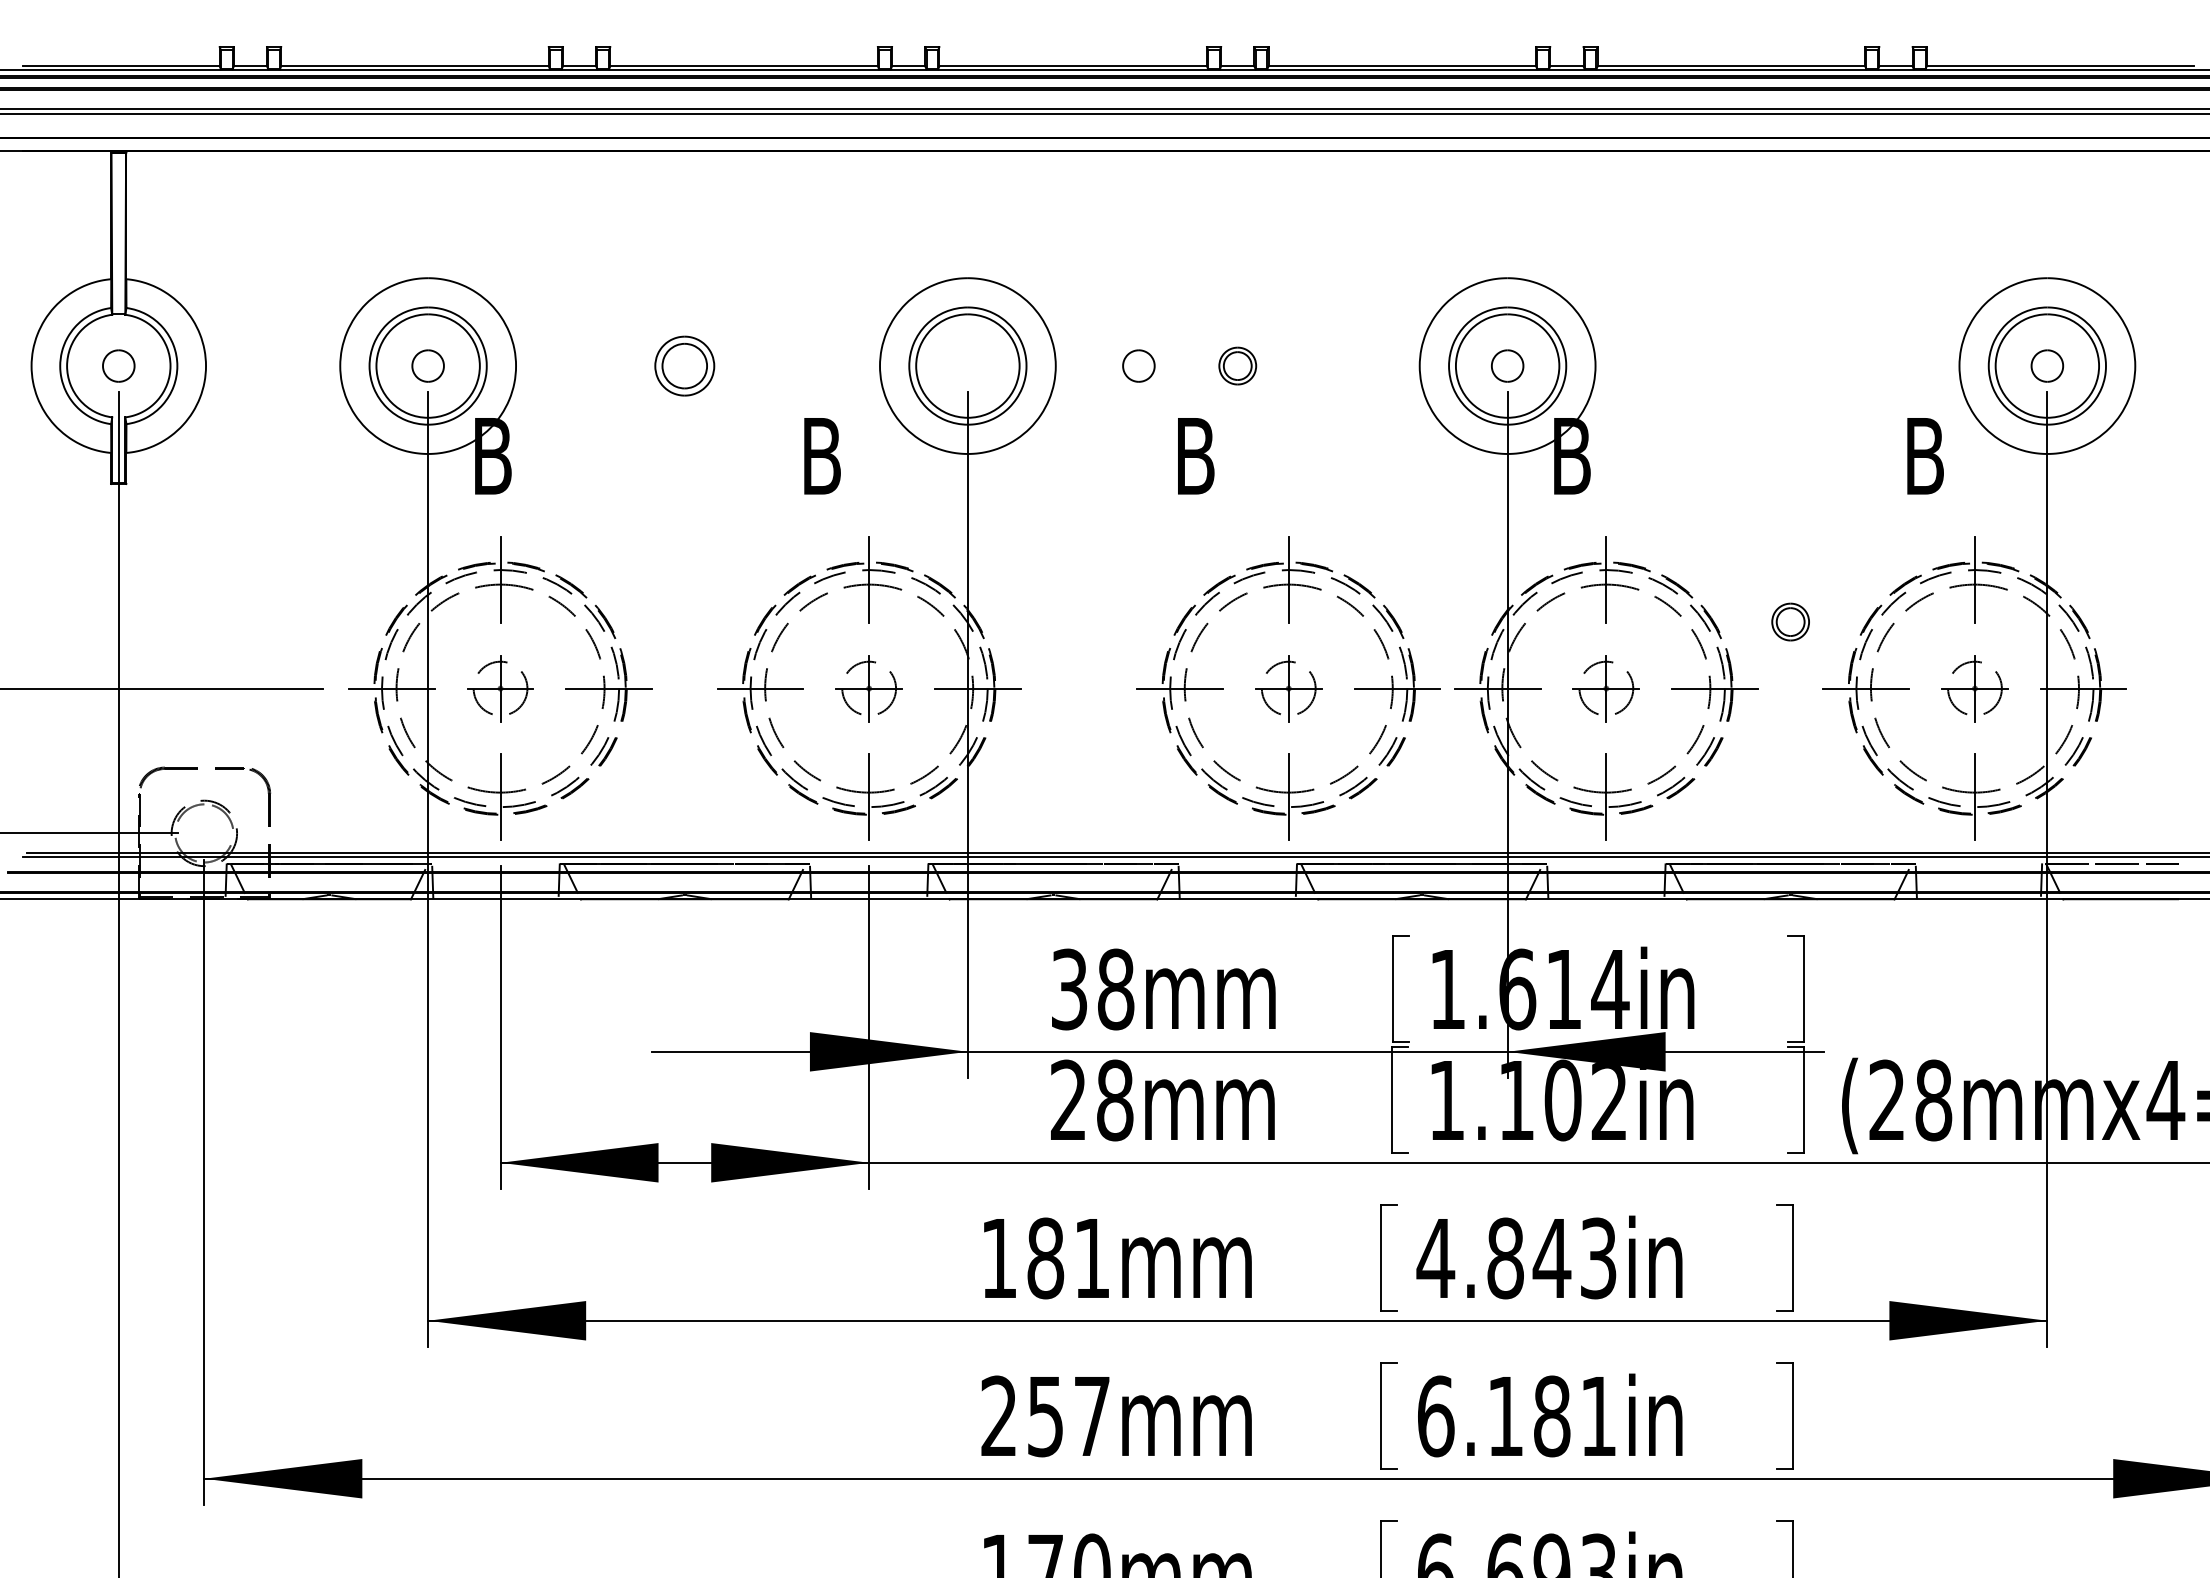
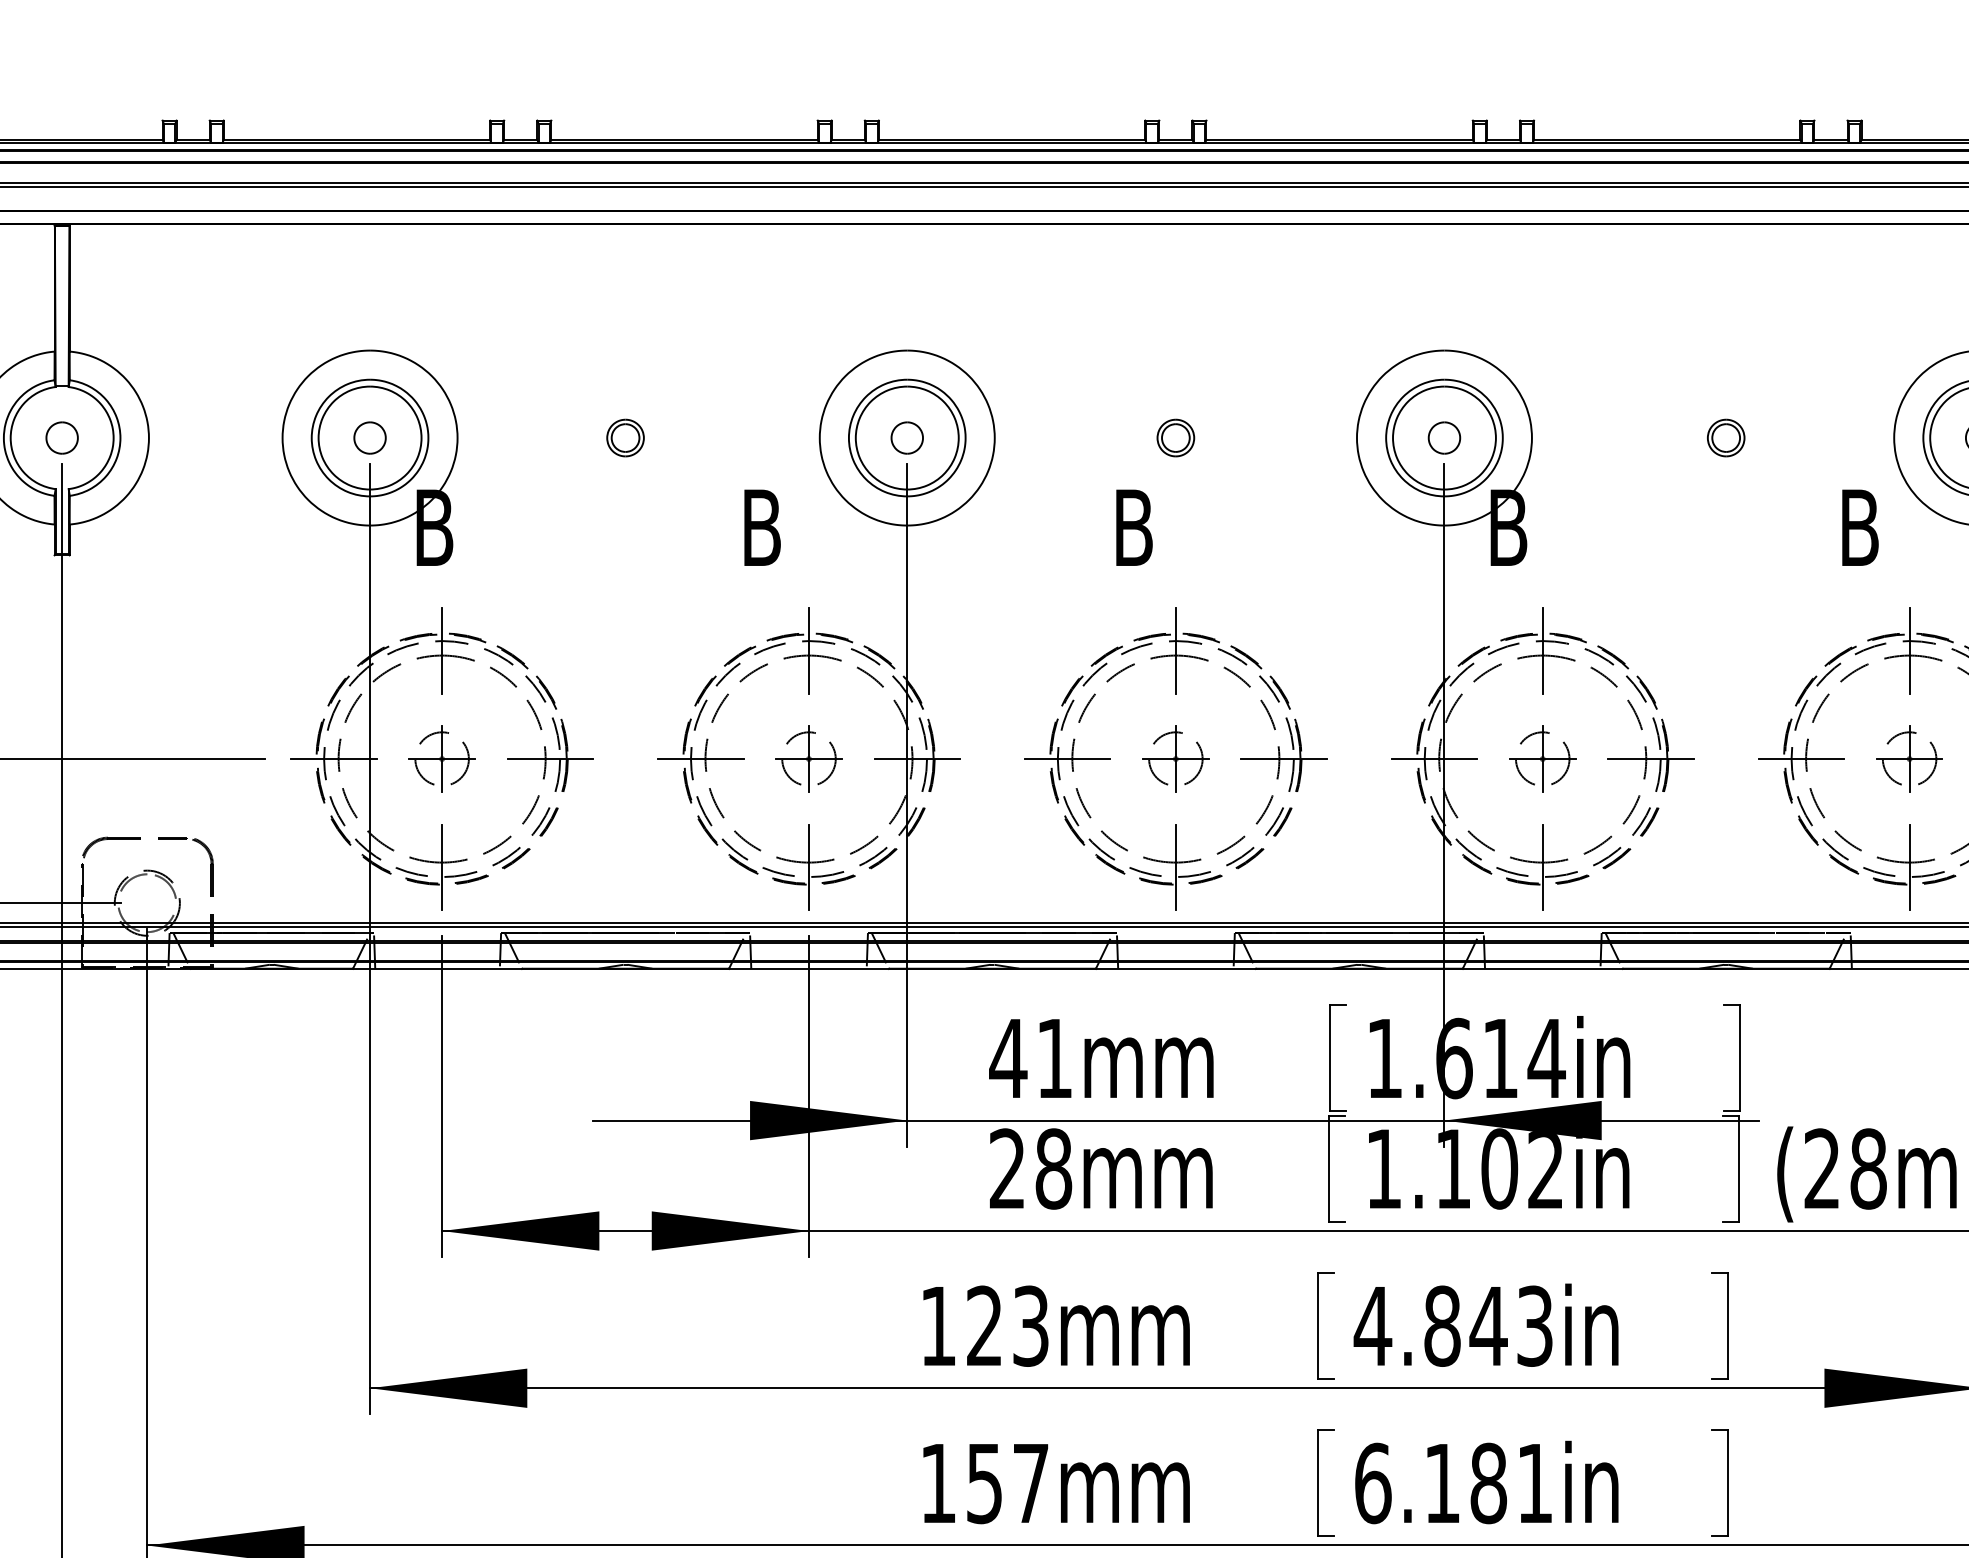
part: (684, 365) -> (625, 437), size x0.62
part: (1138, 365) -> (906, 437), moved
part: (1790, 621) -> (1726, 437), moved
part: (1288, 688) -> (1175, 758), moved
text: (1092, 989) -> (1031, 1058), 38mm -> 41mm
text: (1068, 1258) -> (1007, 1326), 181mm -> 123mm
text: (998, 1415) -> (937, 1482), 257mm -> 157mm

